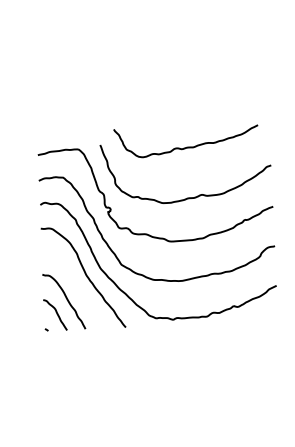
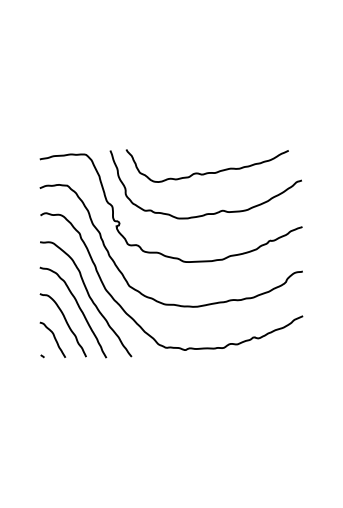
curve: (185, 147) -> (206, 172), moved
curve: (77, 287) -> (79, 309), added

